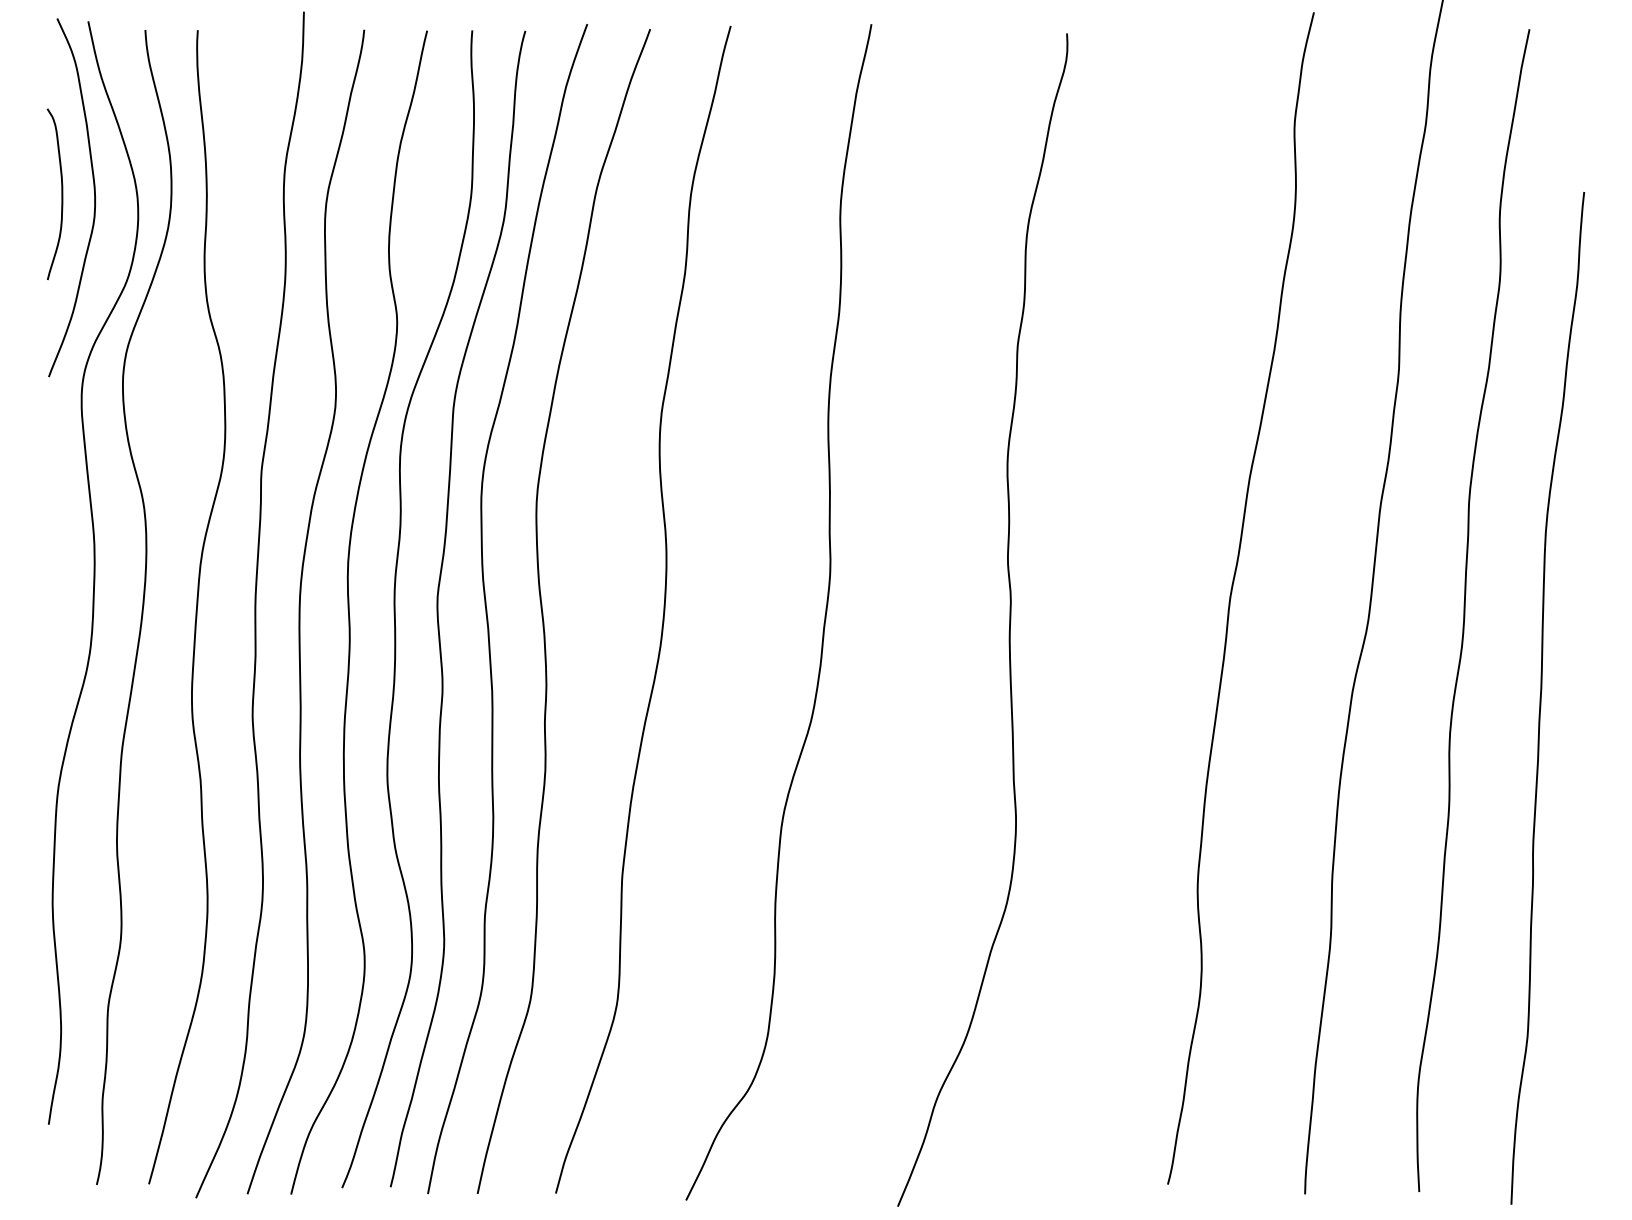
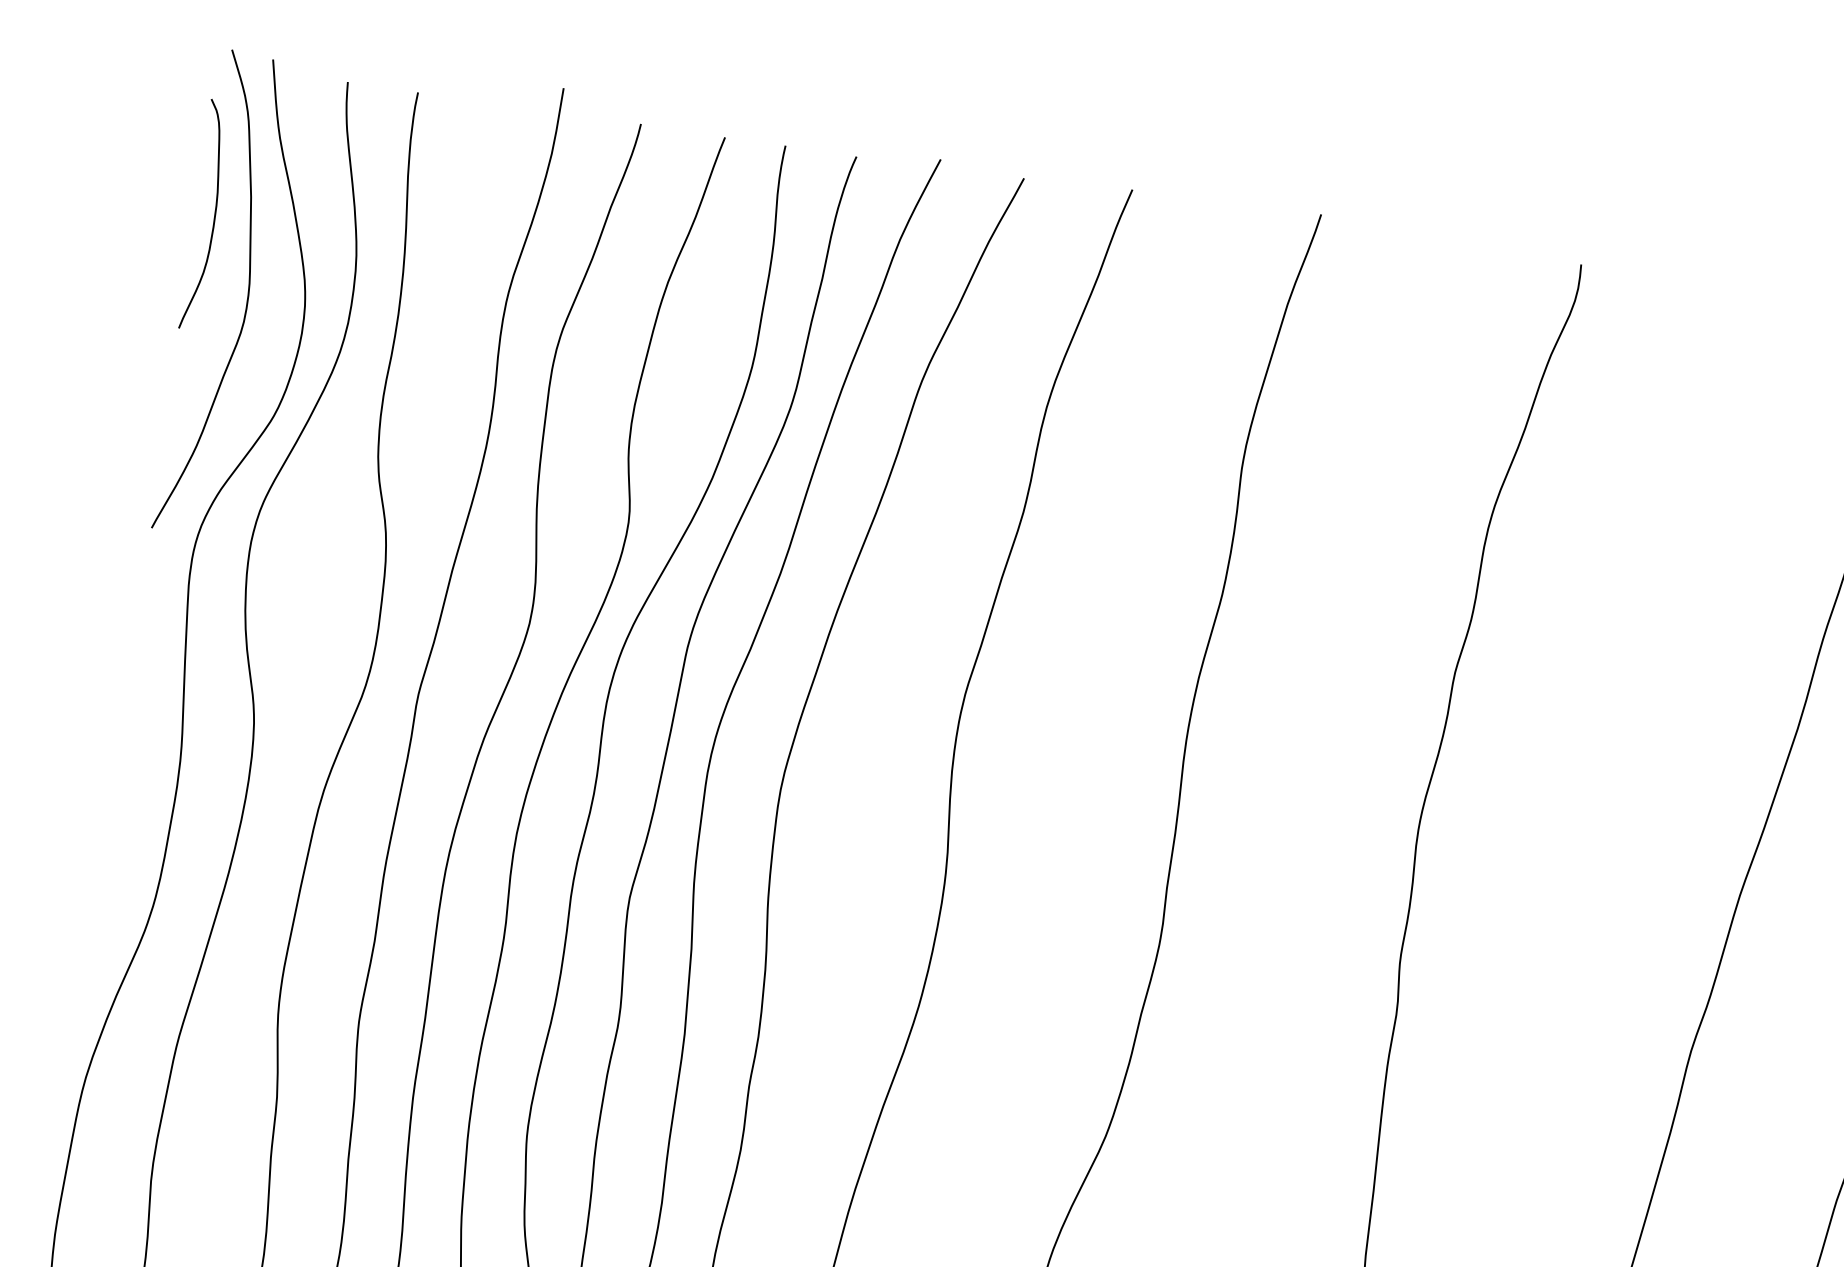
curve: (61, 194) -> (213, 216), moved

